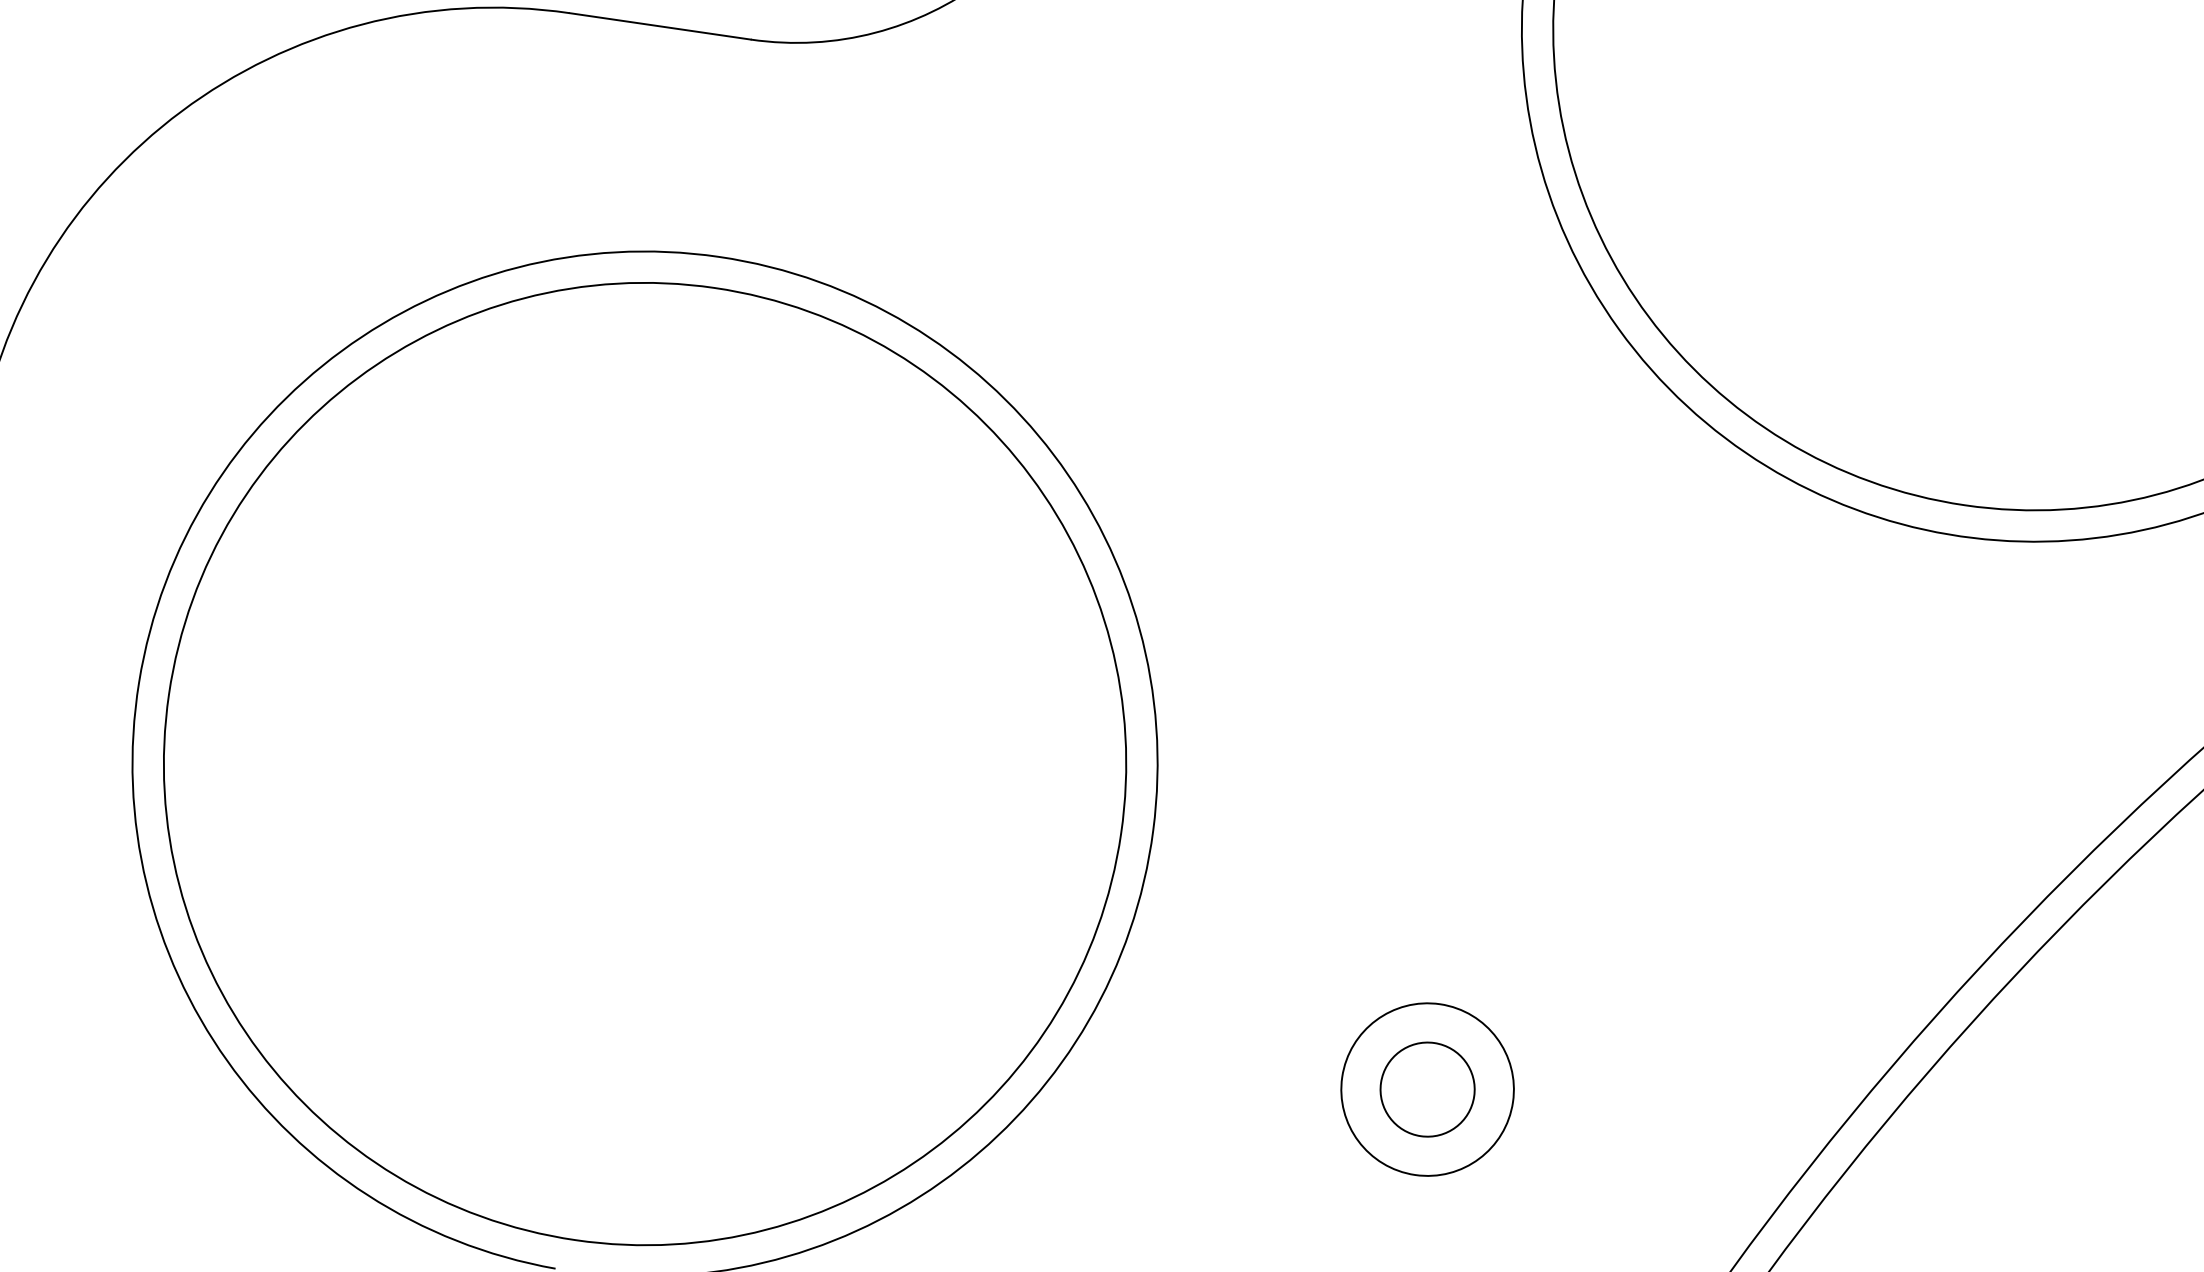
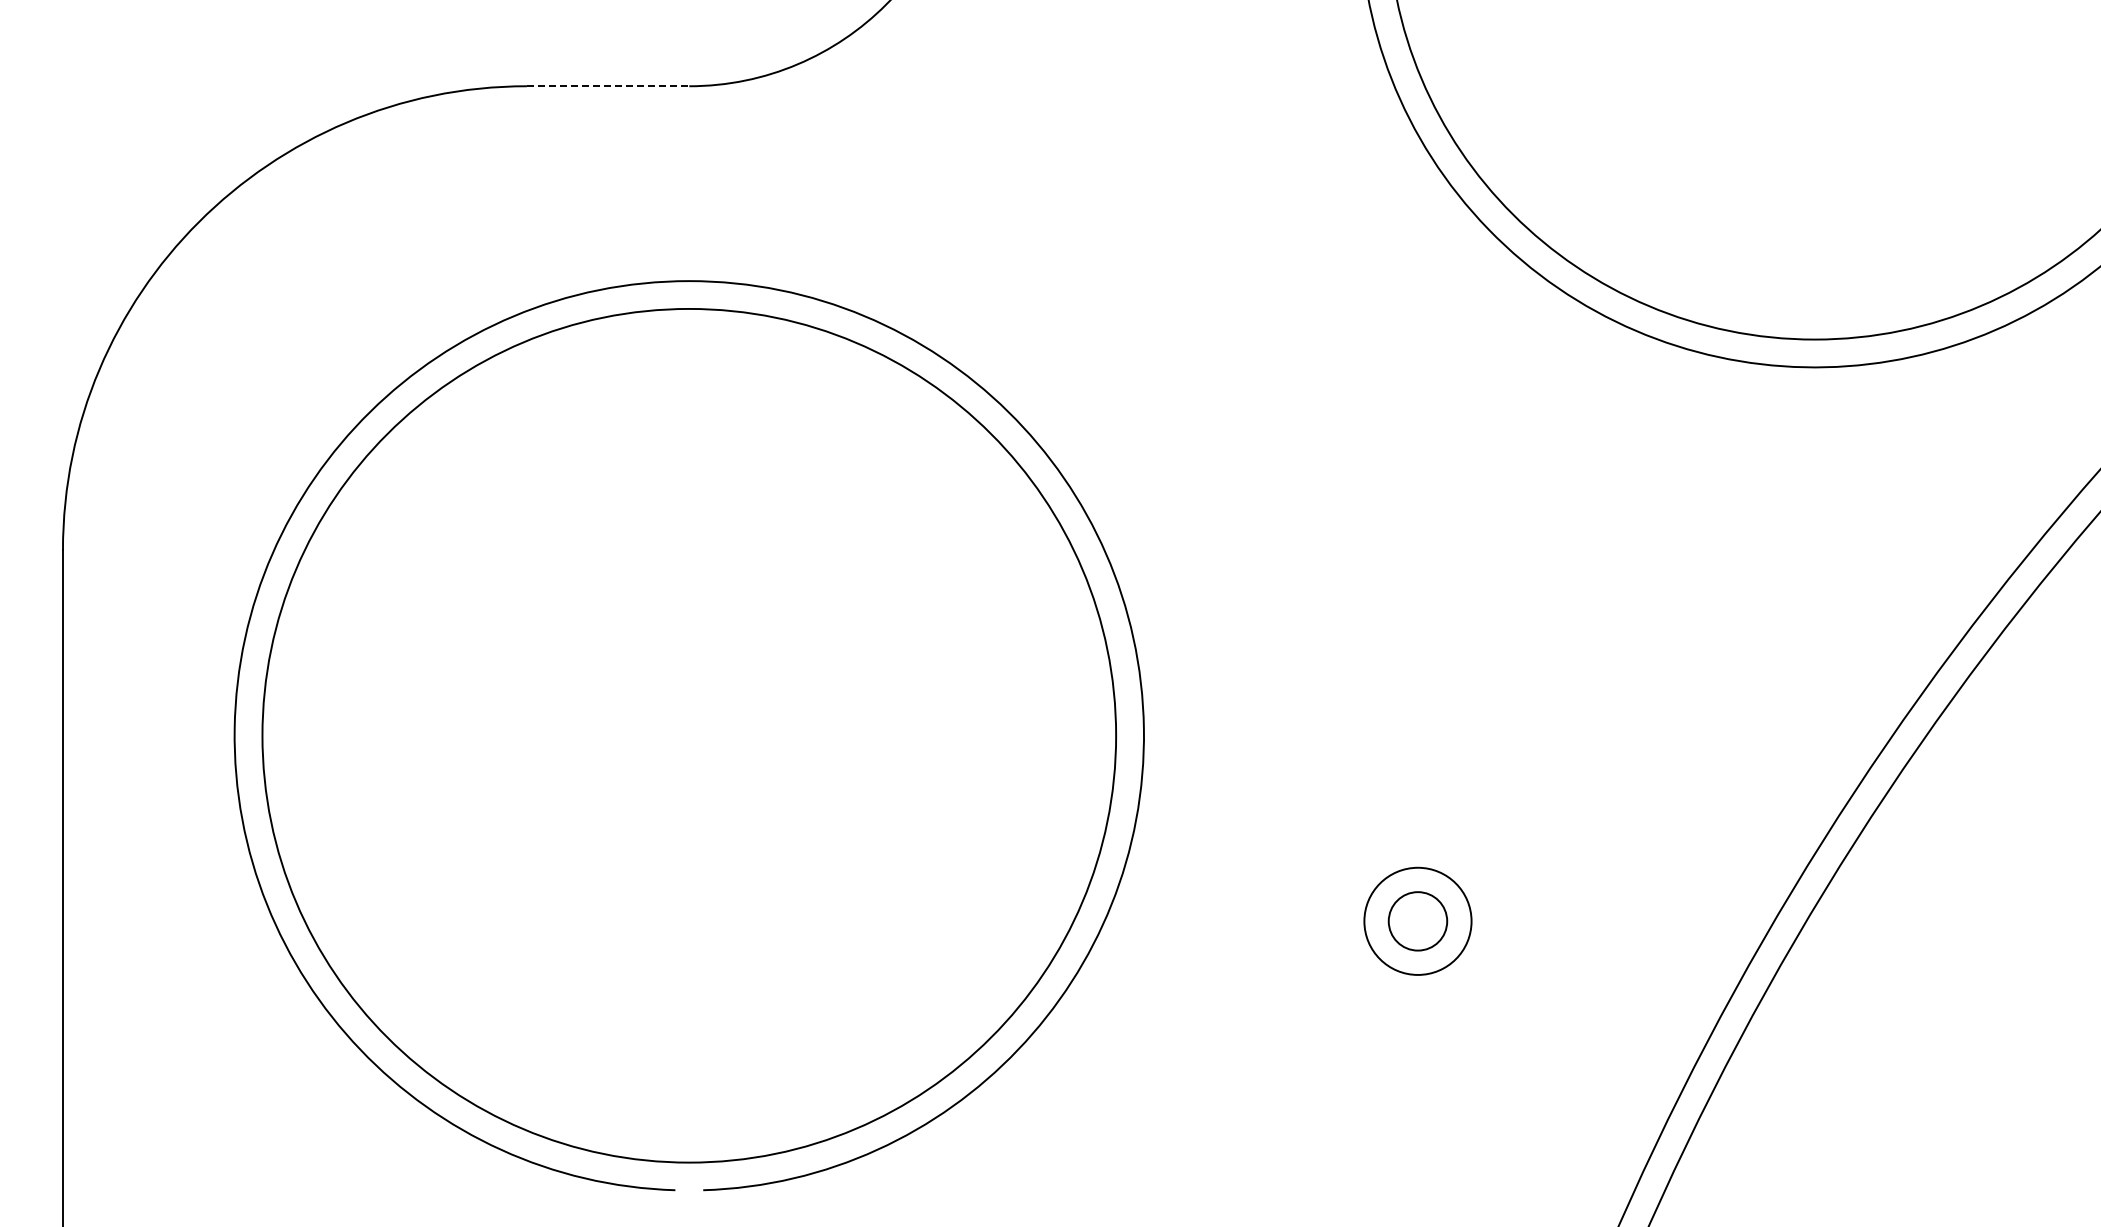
line: (660, 26) -> (608, 86), solid -> dashed
circle: (1427, 1088) -> (1417, 920), size x0.7
circle: (1427, 1089) -> (1417, 921), size x0.7

